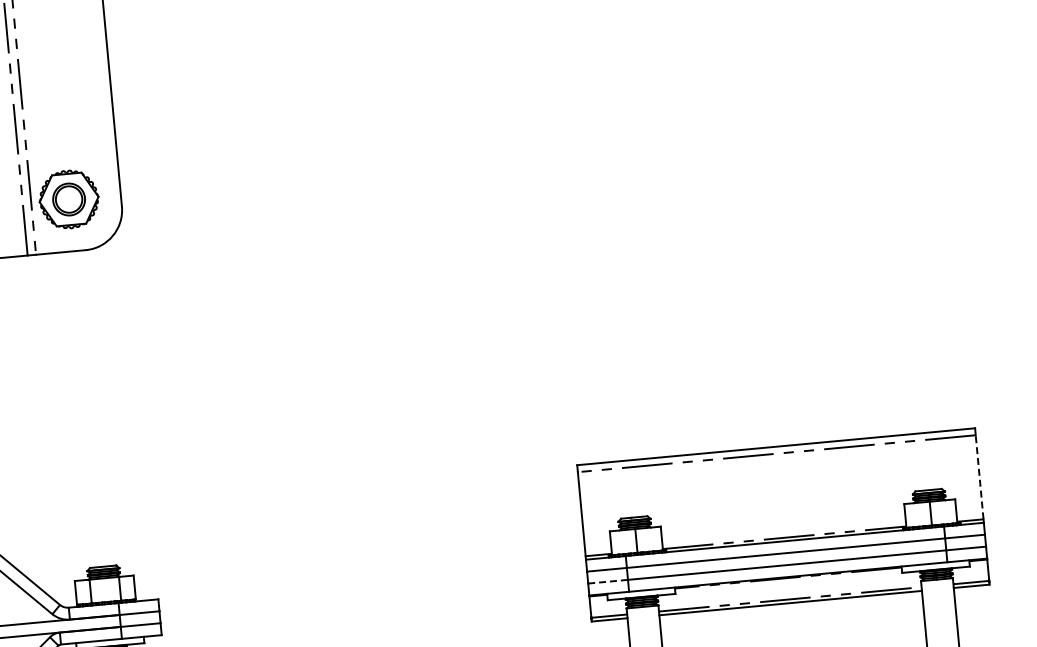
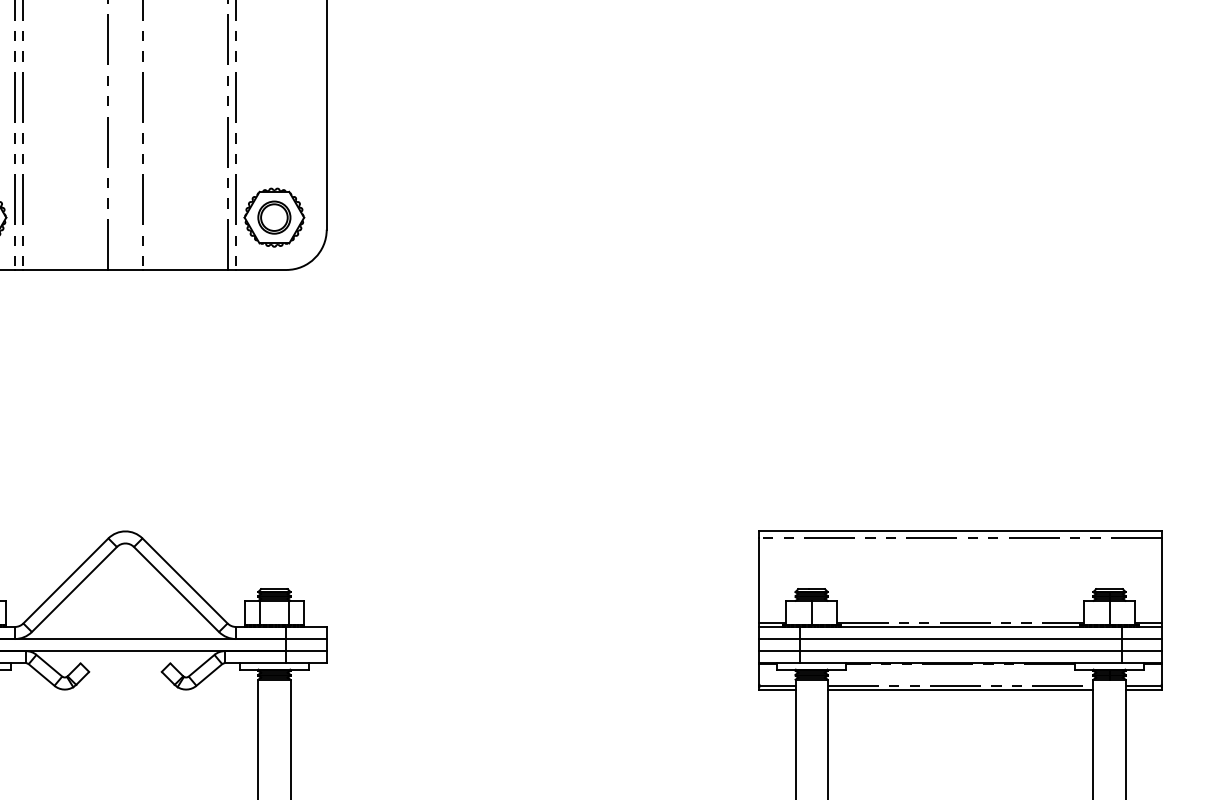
line: (979, 476) -> (1161, 580), dashed -> solid
line: (608, 582) -> (779, 651), dashed -> solid

